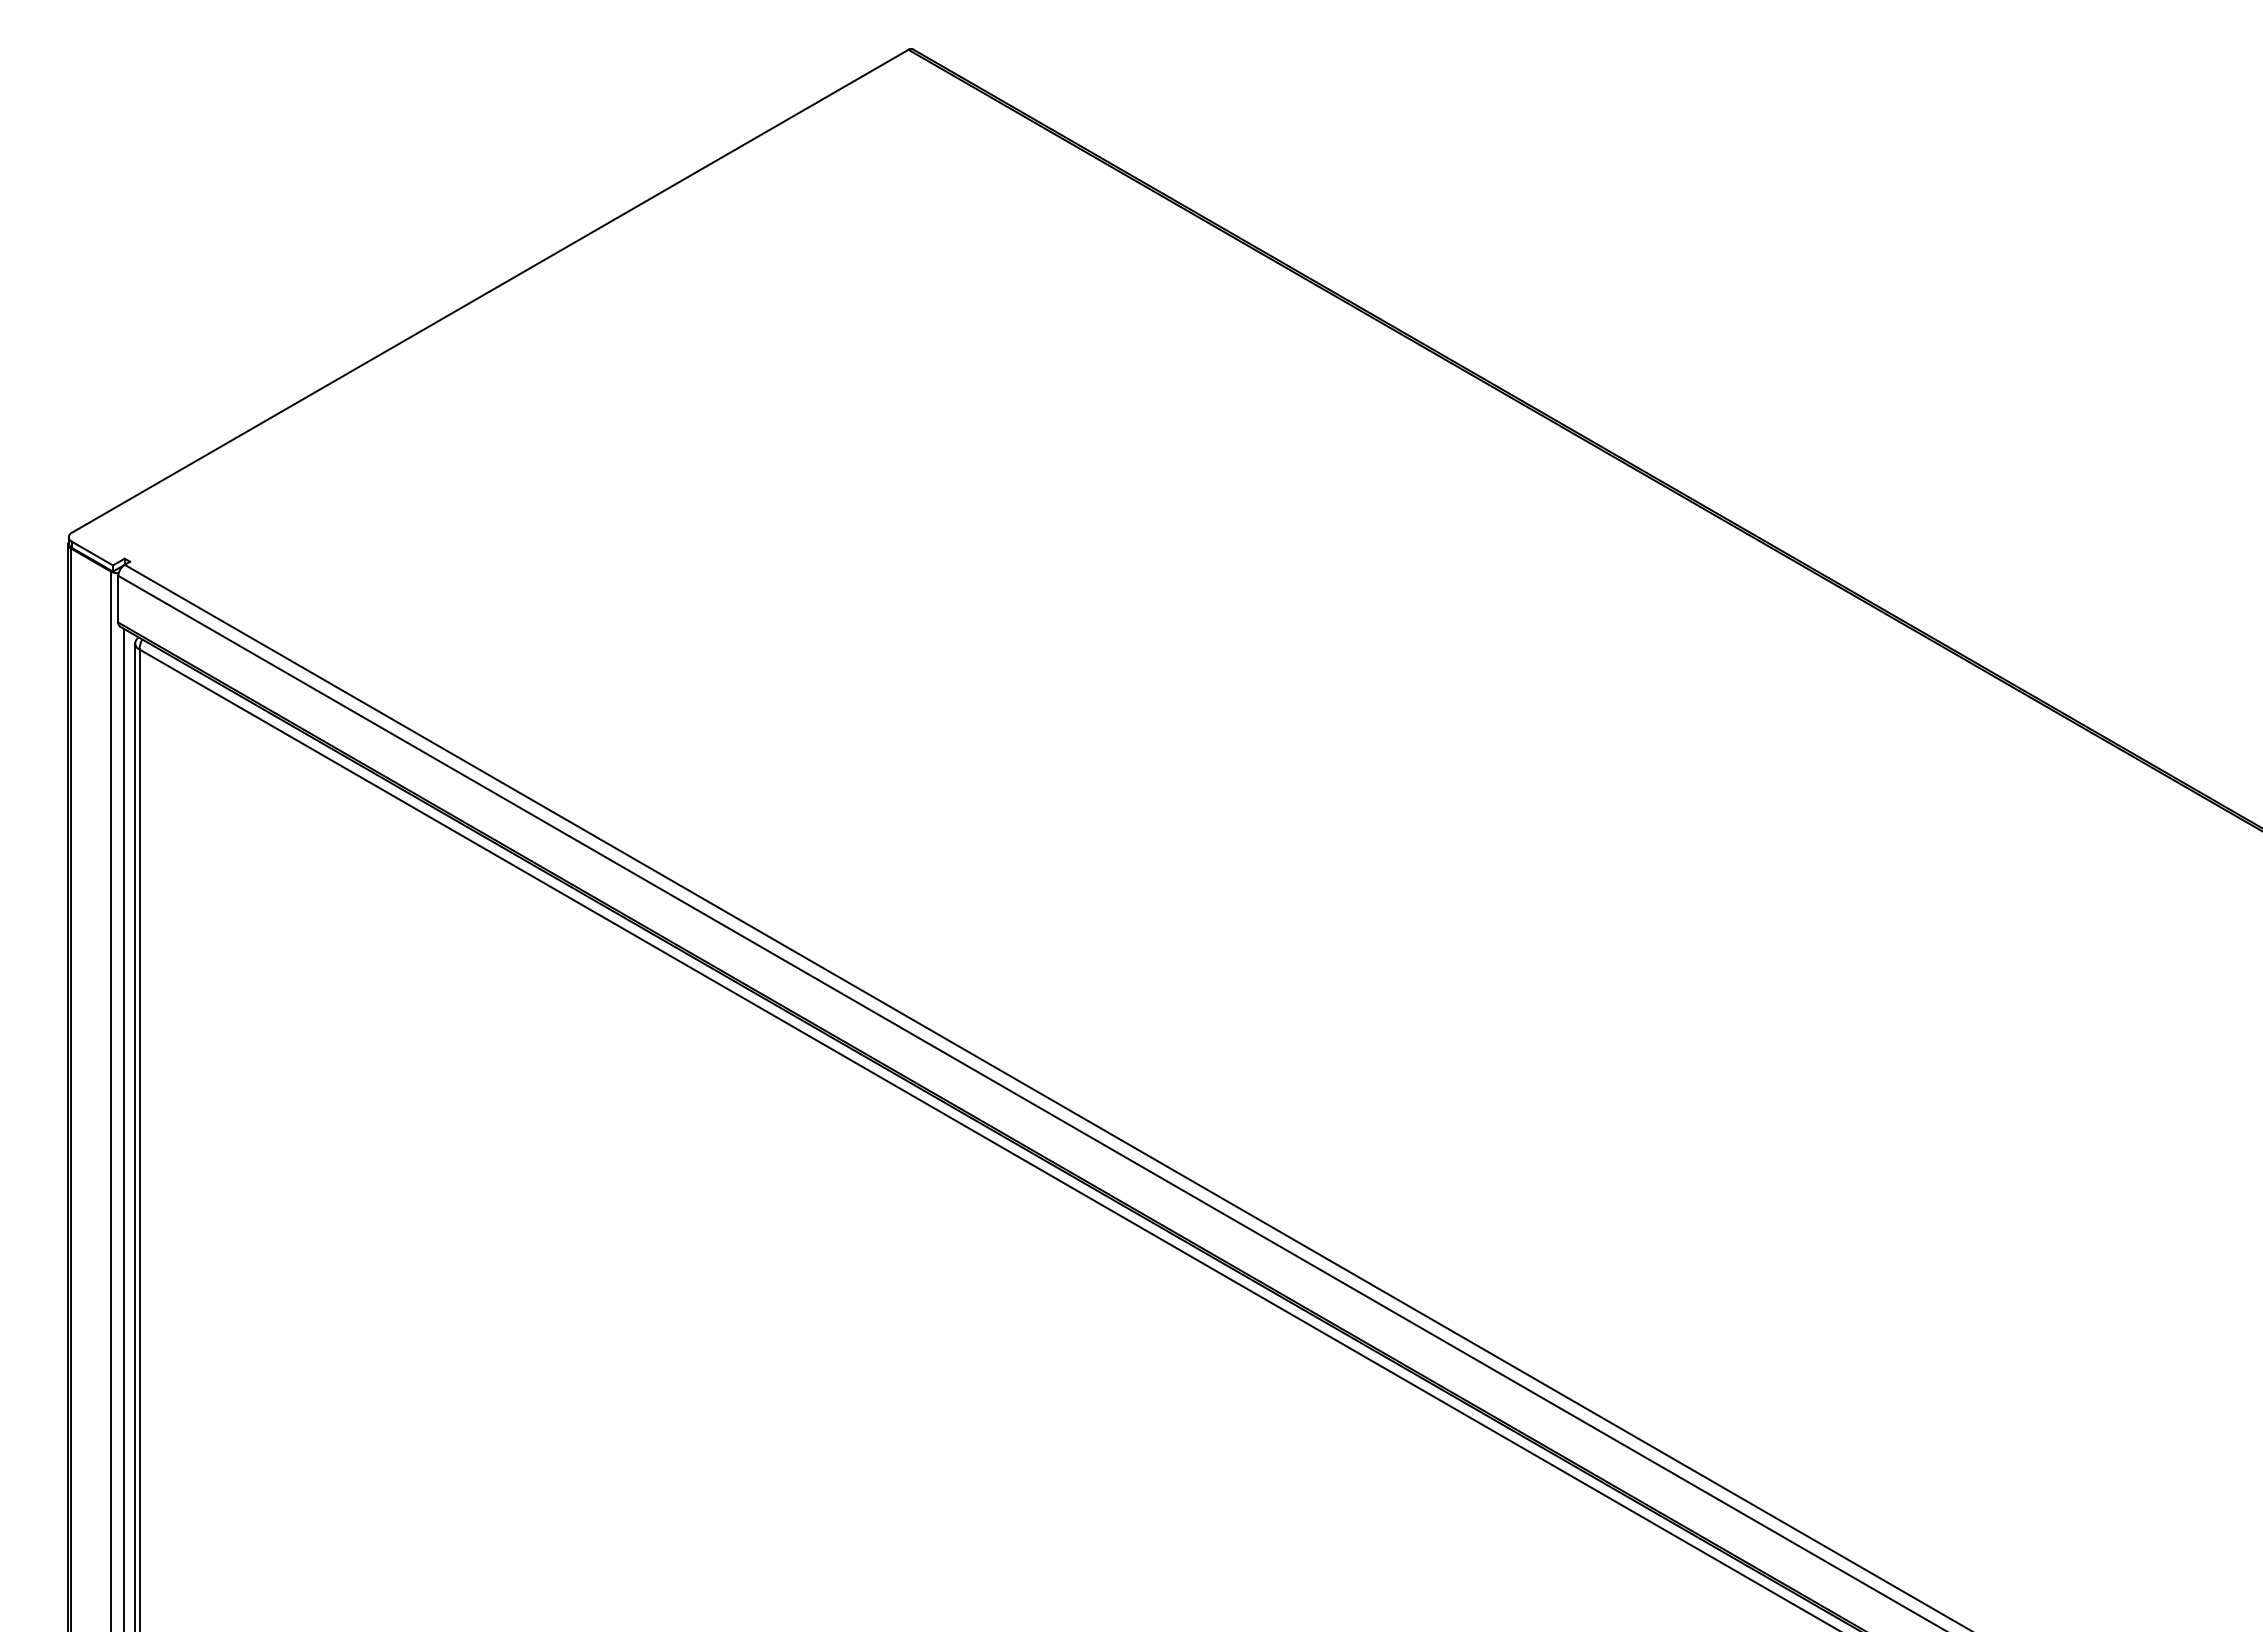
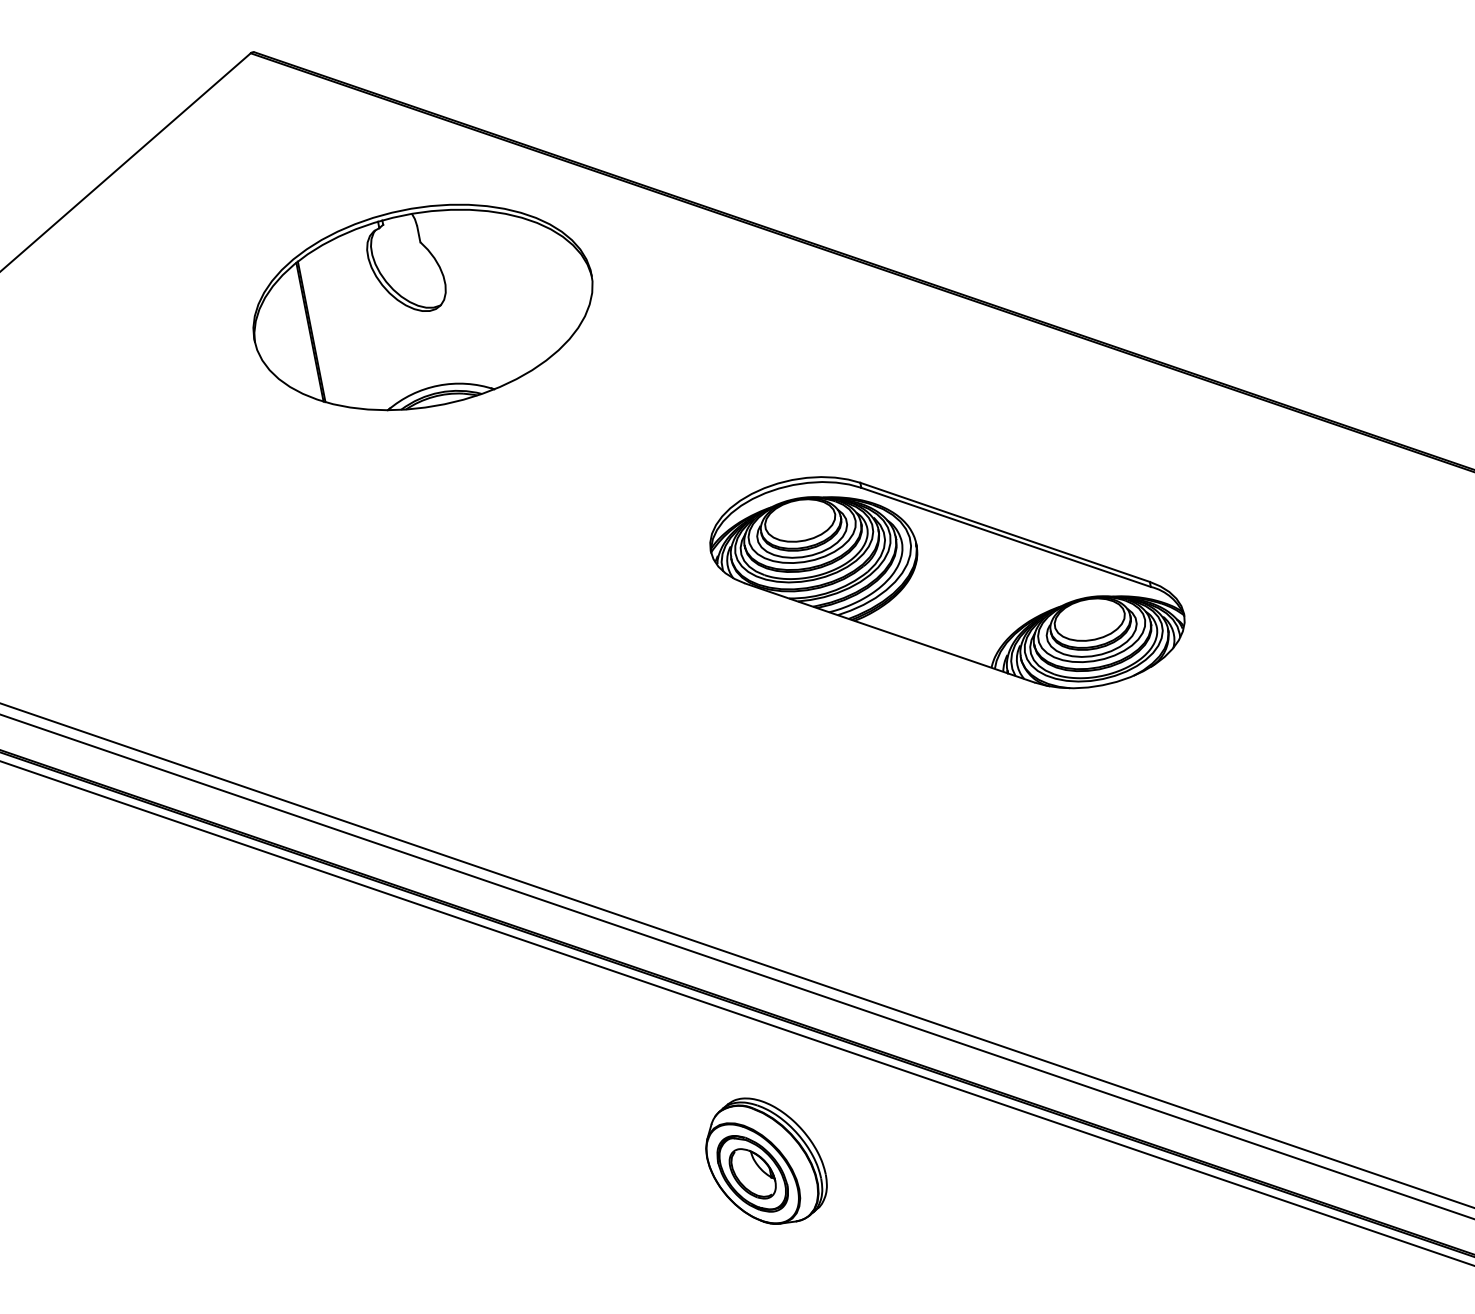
part: (1052, 389) -> (422, 307), added
part: (1608, 836) -> (947, 582), added
part: (1259, 1476) -> (765, 1160), added

